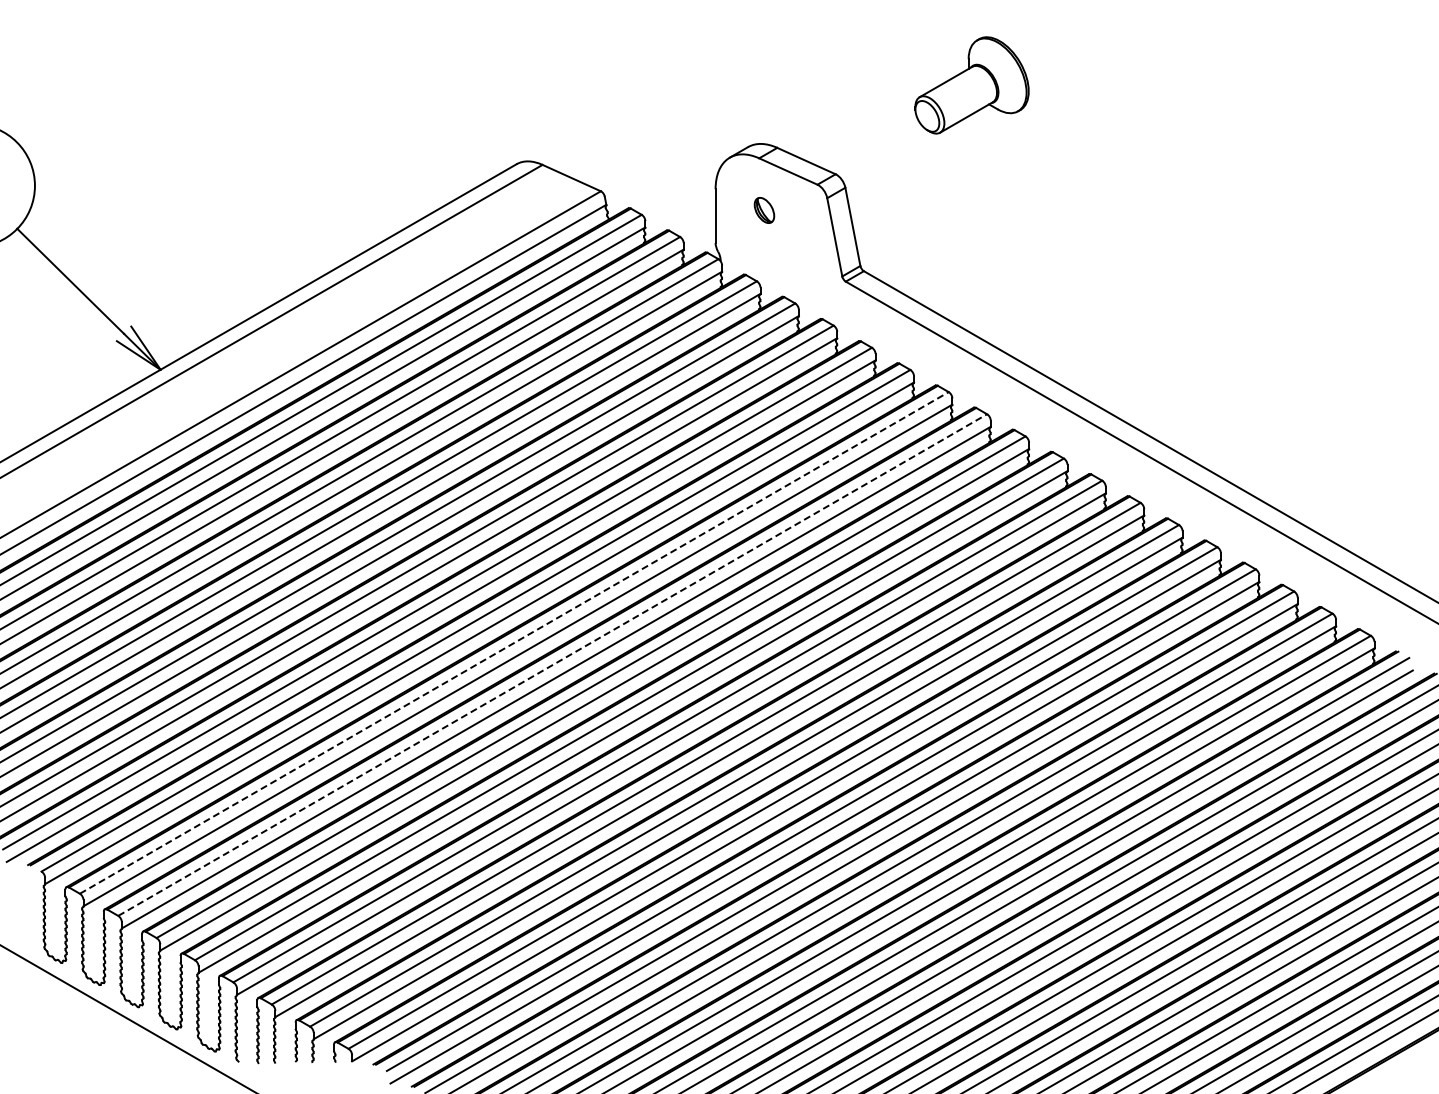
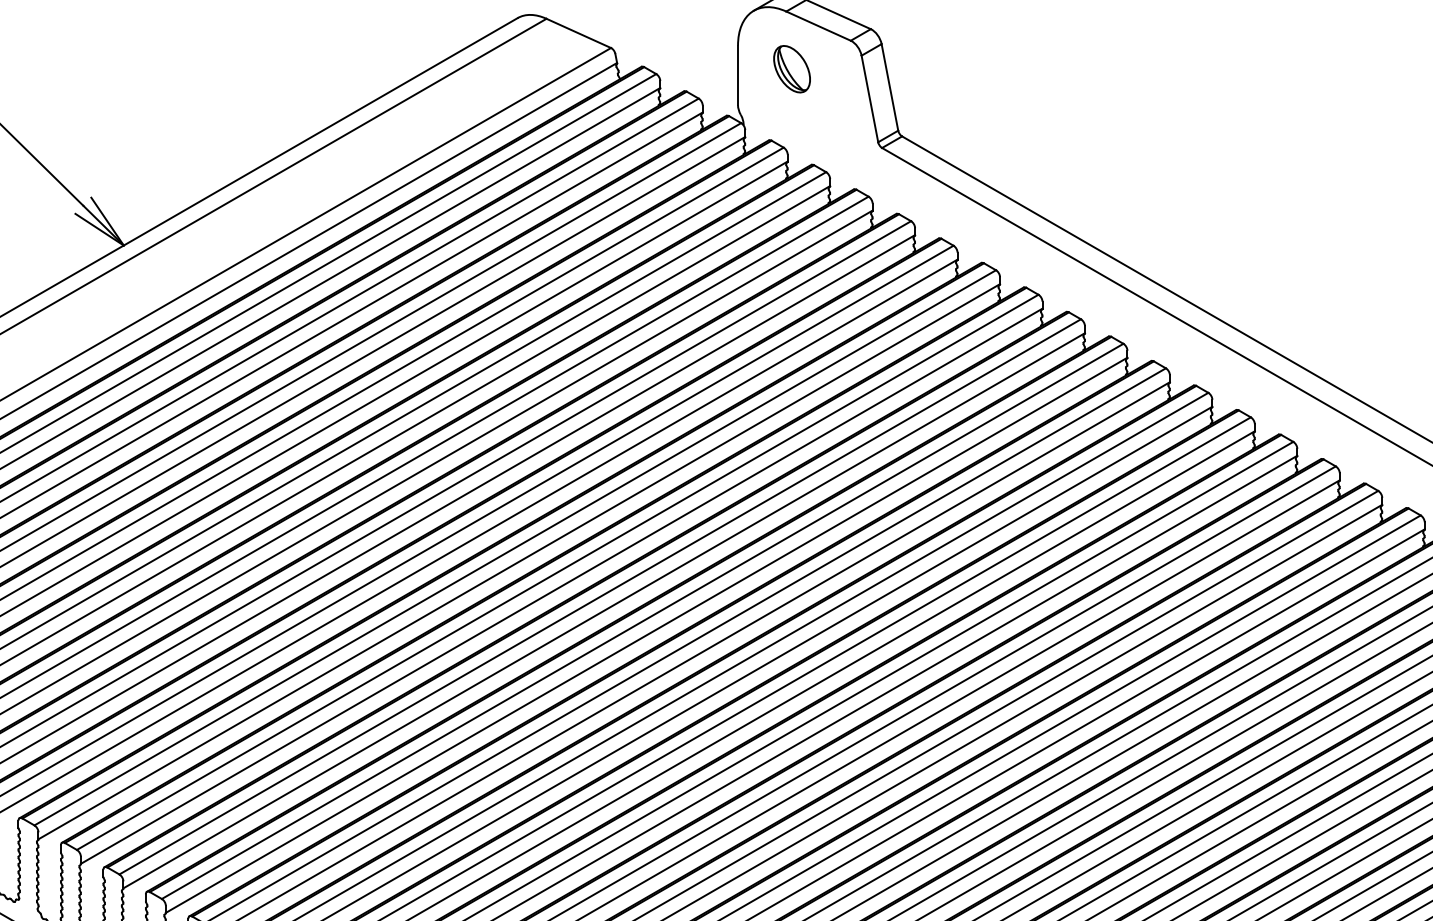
part: (764, 210) -> (792, 69), size x1.67
line: (514, 642) -> (515, 547), dashed -> solid
line: (552, 665) -> (557, 572), dashed -> solid

